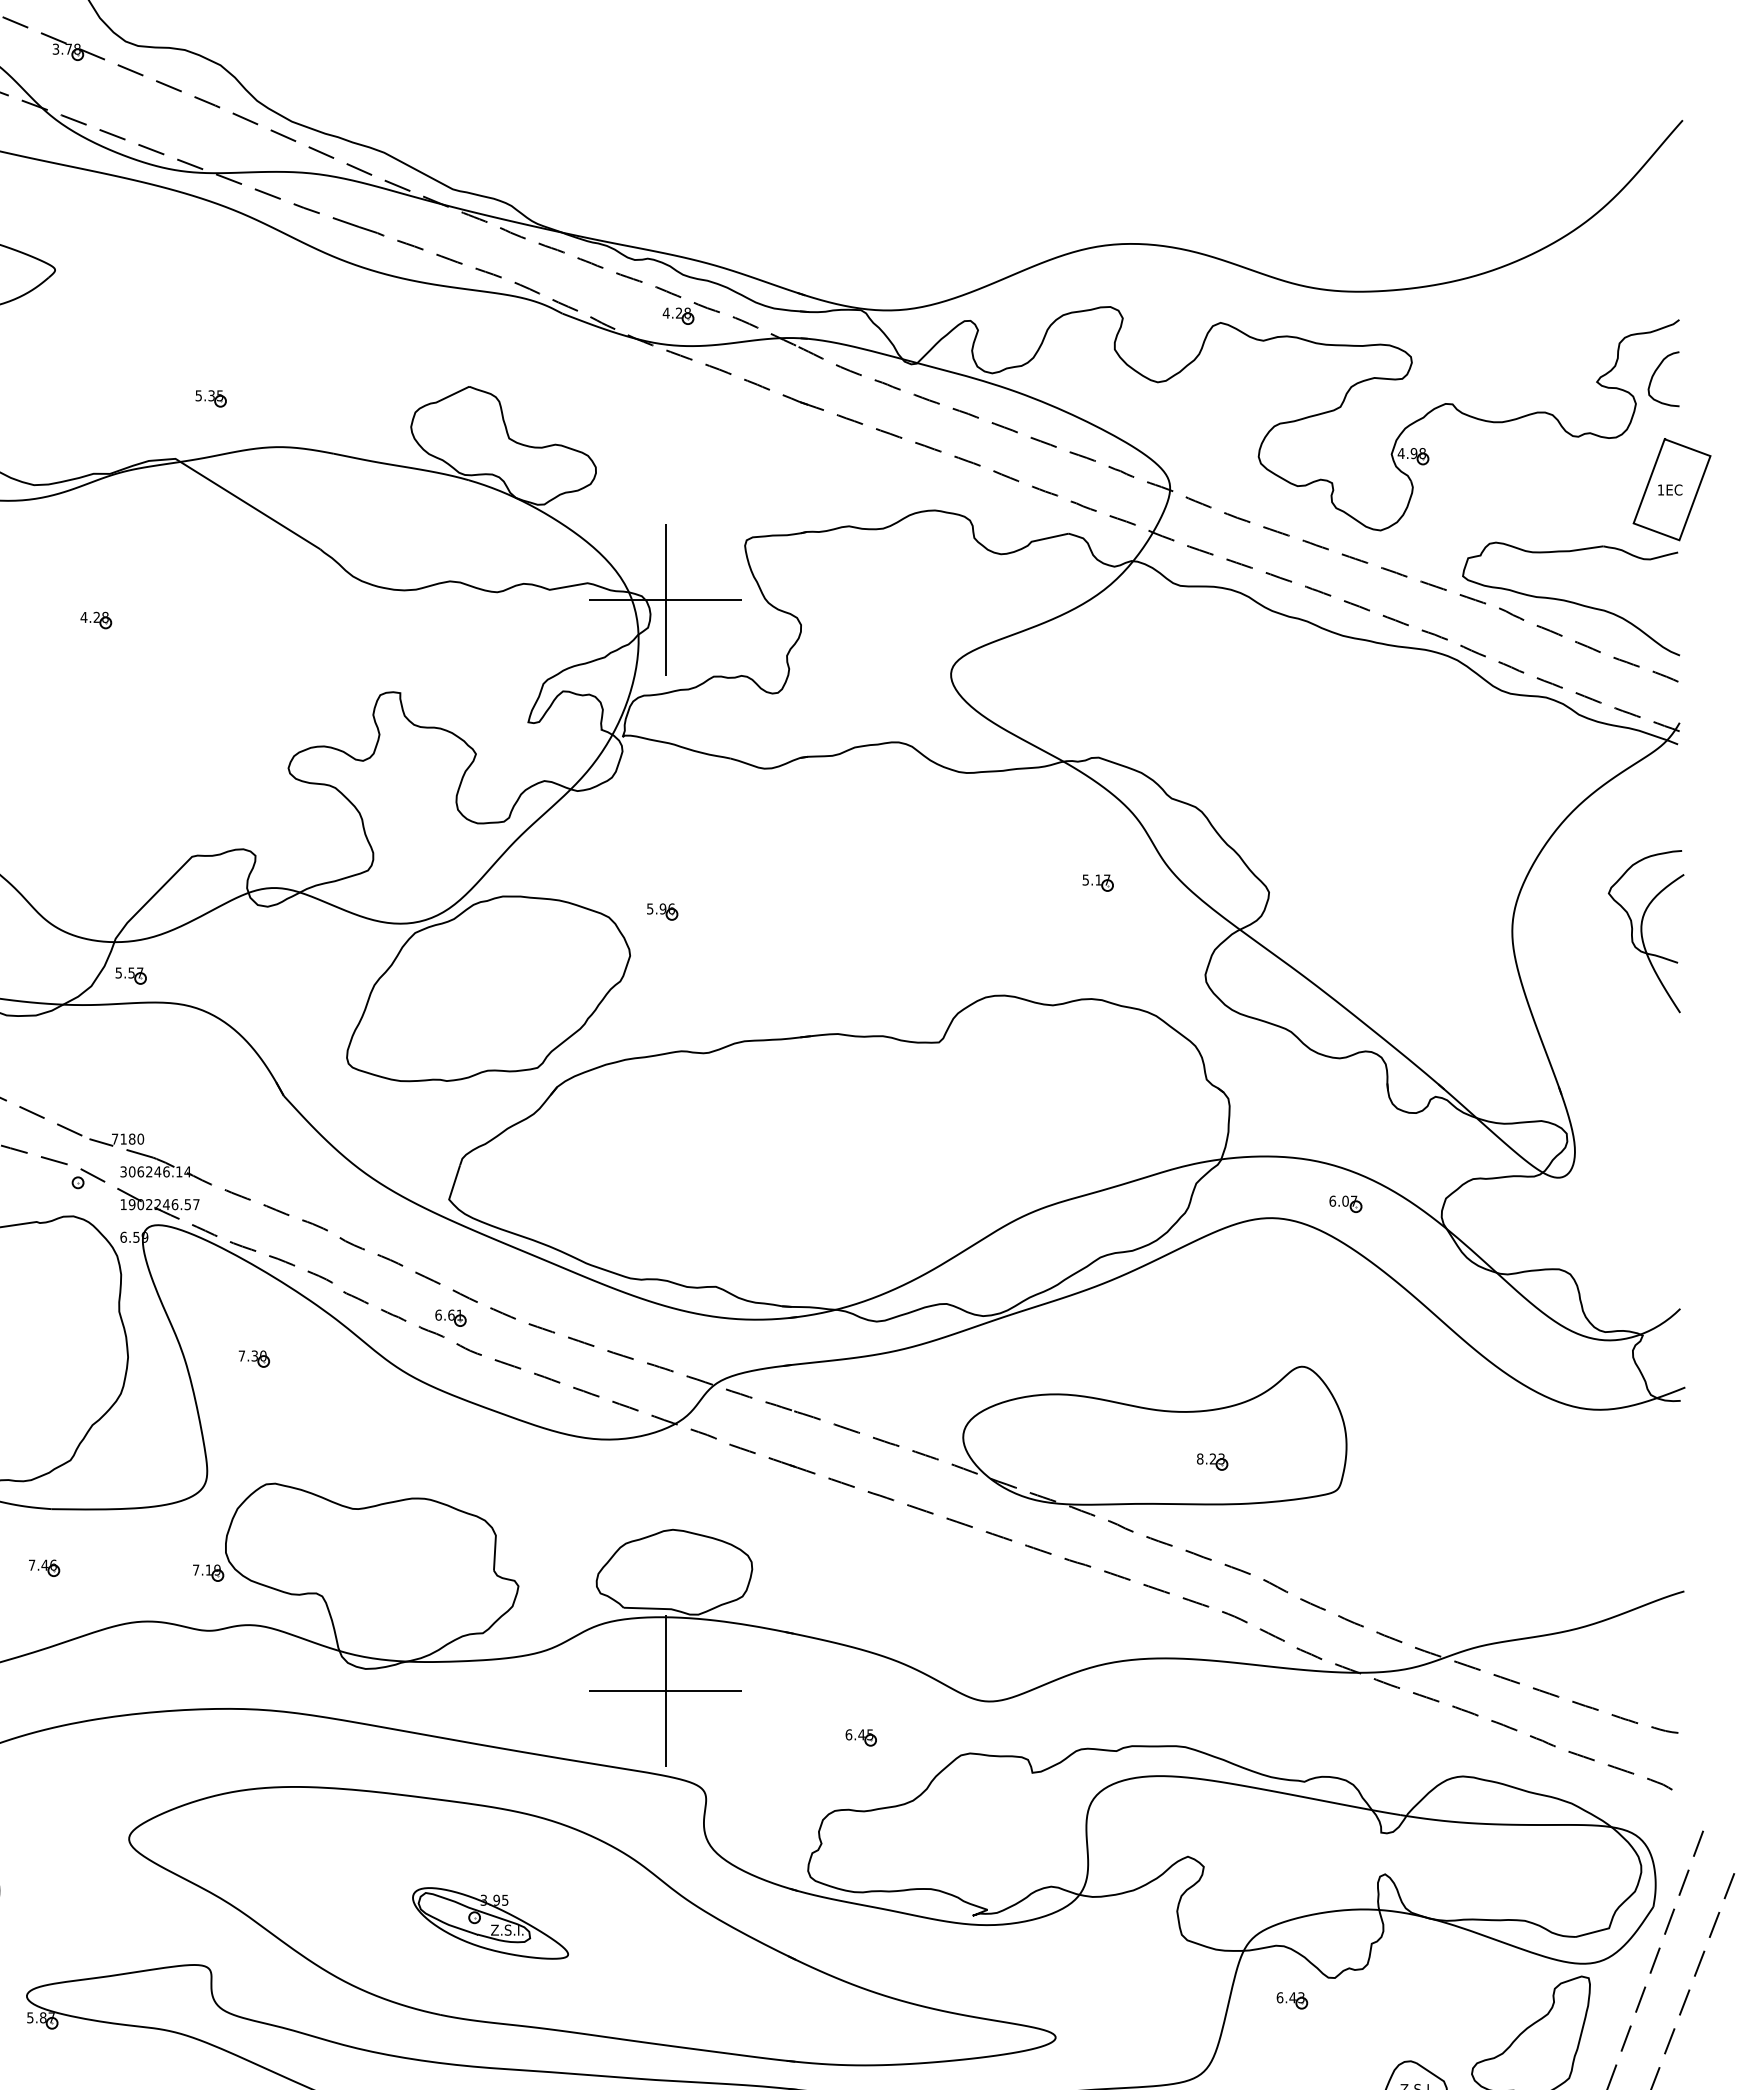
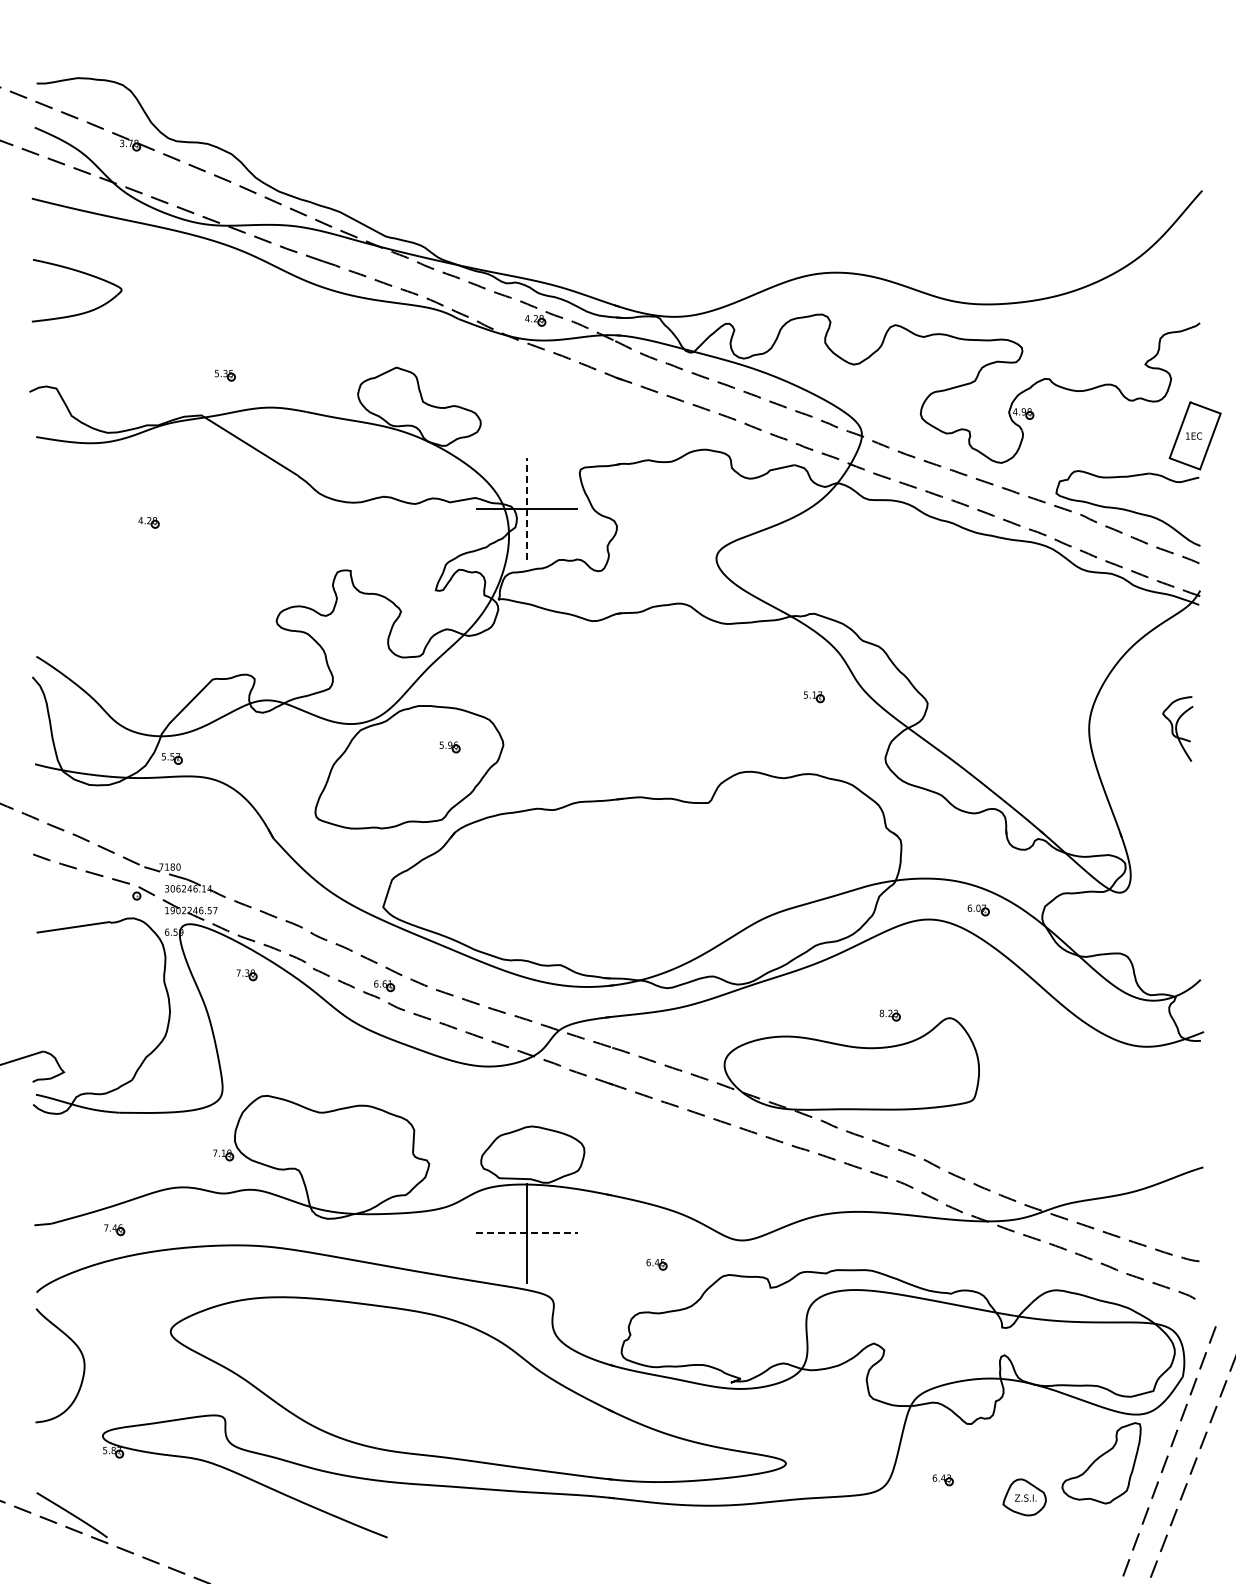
curve: (1654, 376) -> (1183, 360), removed
line: (664, 600) -> (526, 509), solid -> dashed
part: (661, 912) -> (449, 747), moved
part: (1645, 930) -> (1177, 728), size x0.6
part: (253, 1359) -> (246, 975), moved
part: (1211, 1462) -> (889, 1015), moved
part: (44, 1569) -> (114, 1230), moved
line: (664, 1690) -> (526, 1233), solid -> dashed
part: (490, 1922) -> (410, 1387), removed
part: (1291, 2001) -> (942, 1480), moved

